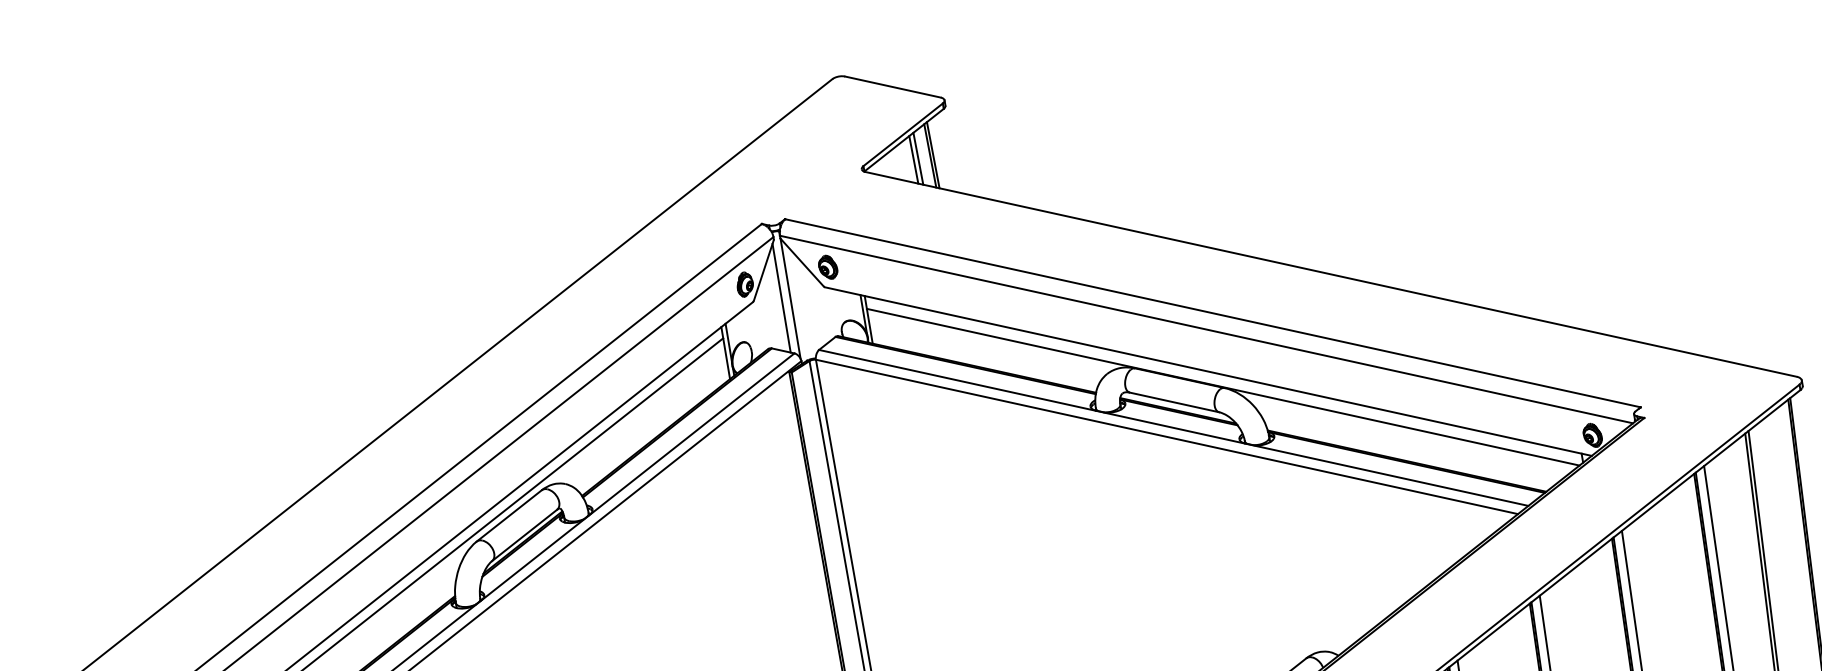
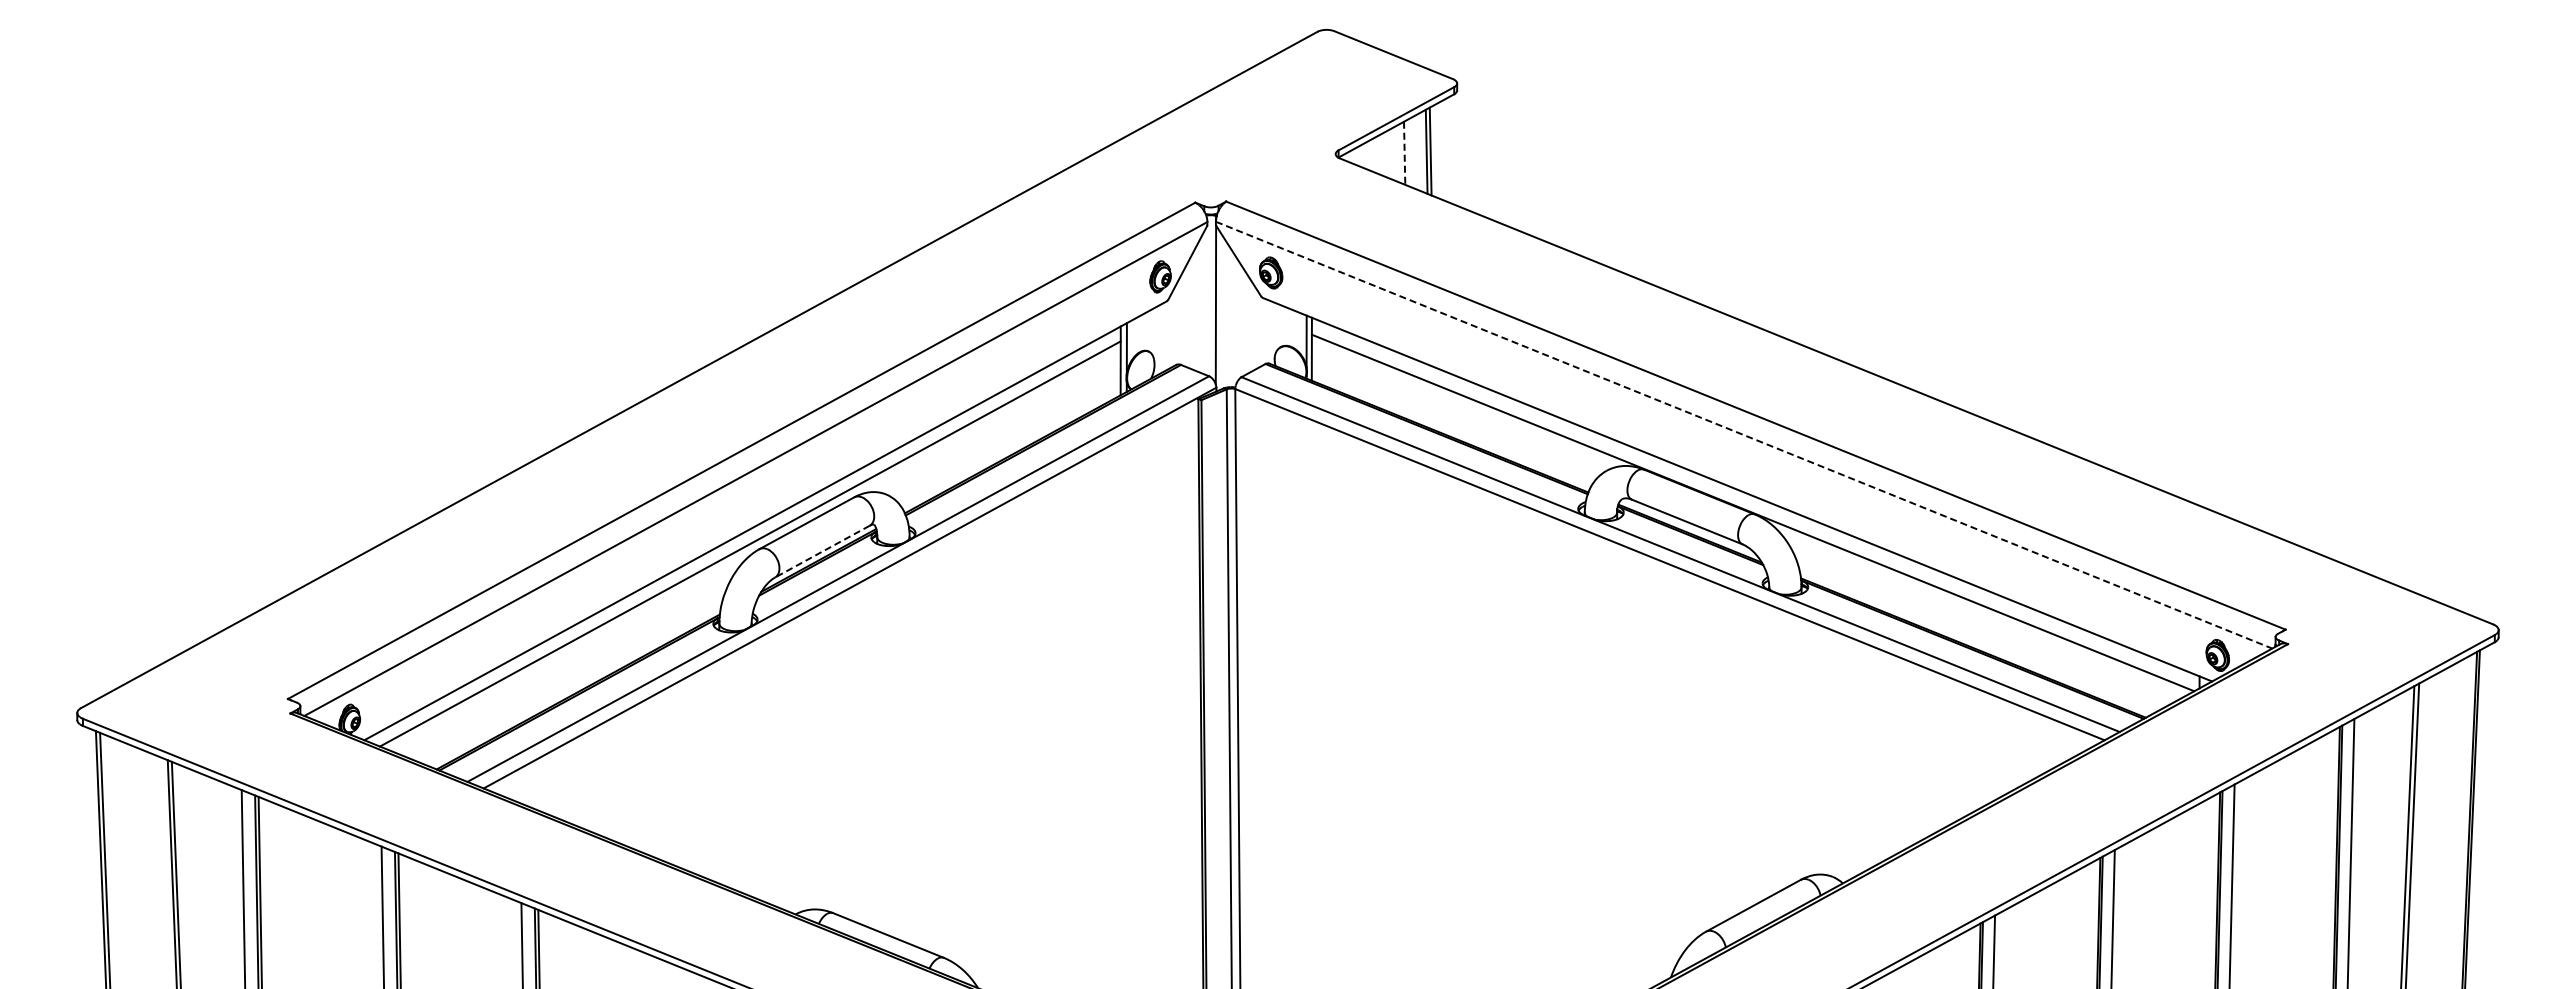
line: (918, 158) -> (1410, 152), removed
line: (913, 160) -> (1404, 153), solid -> dashed
line: (781, 298) -> (1204, 302), removed
line: (1206, 329) -> (1744, 435), solid -> dashed
line: (523, 535) -> (821, 551), solid -> dashed

